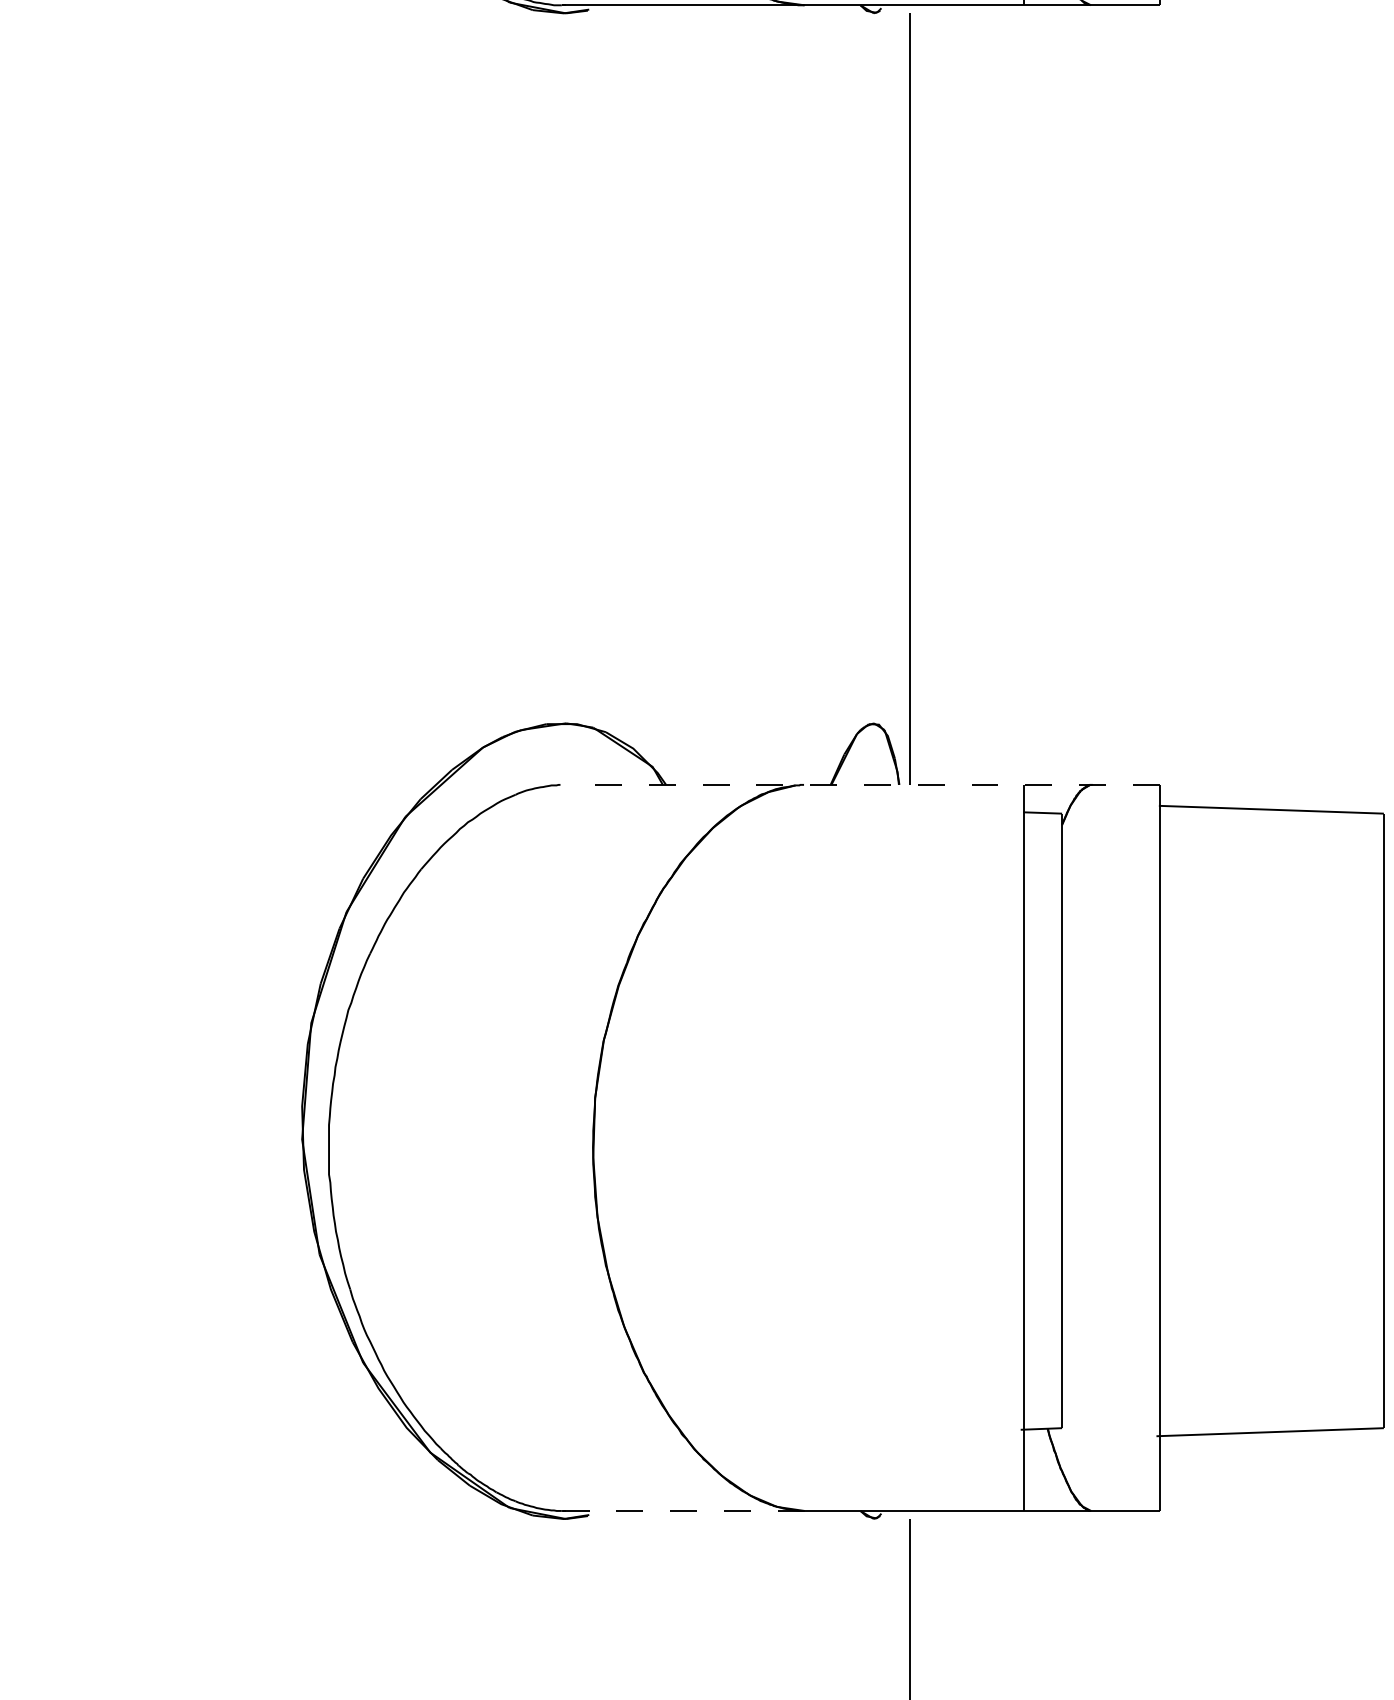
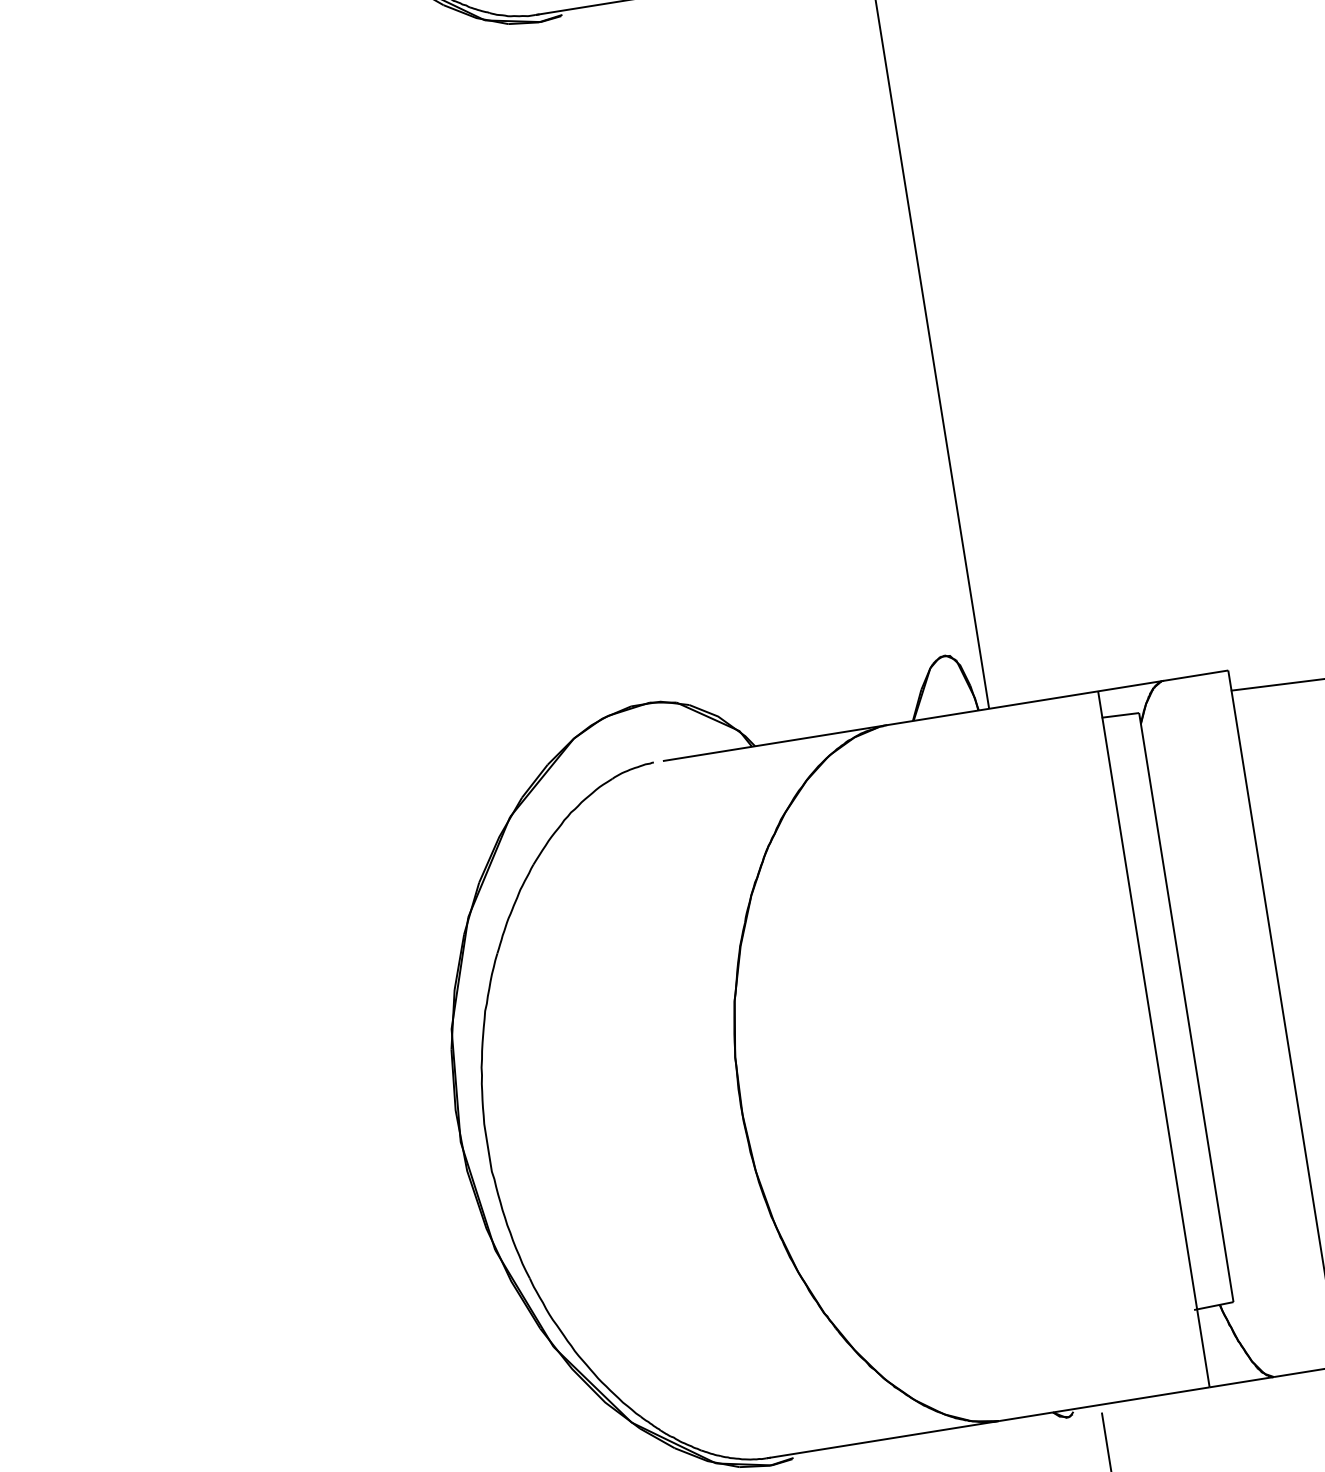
line: (864, 784) -> (945, 715), dashed -> solid
line: (682, 1510) -> (882, 1439), dashed -> solid

